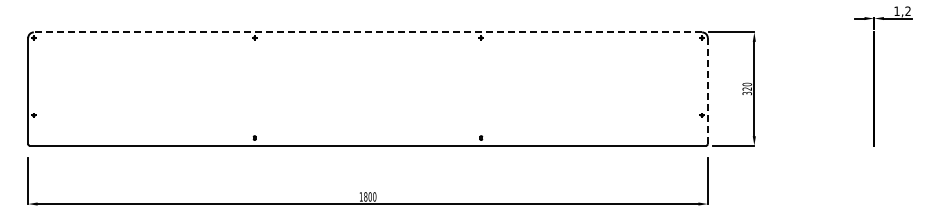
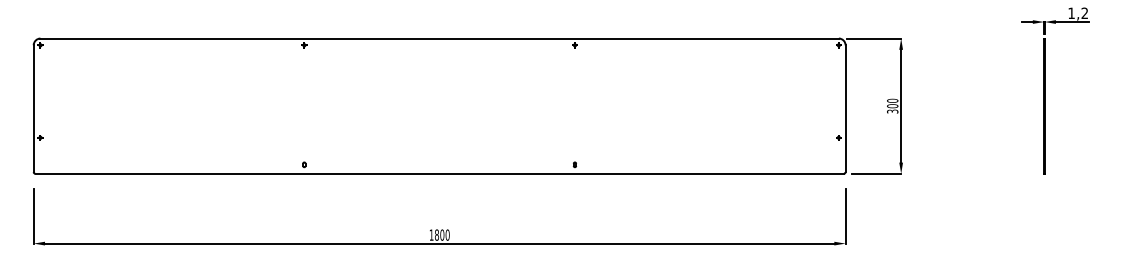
line: (367, 32) -> (439, 38), dashed -> solid
text: (746, 88) -> (891, 105), 320 -> 300
line: (707, 90) -> (845, 107), dashed -> solid

